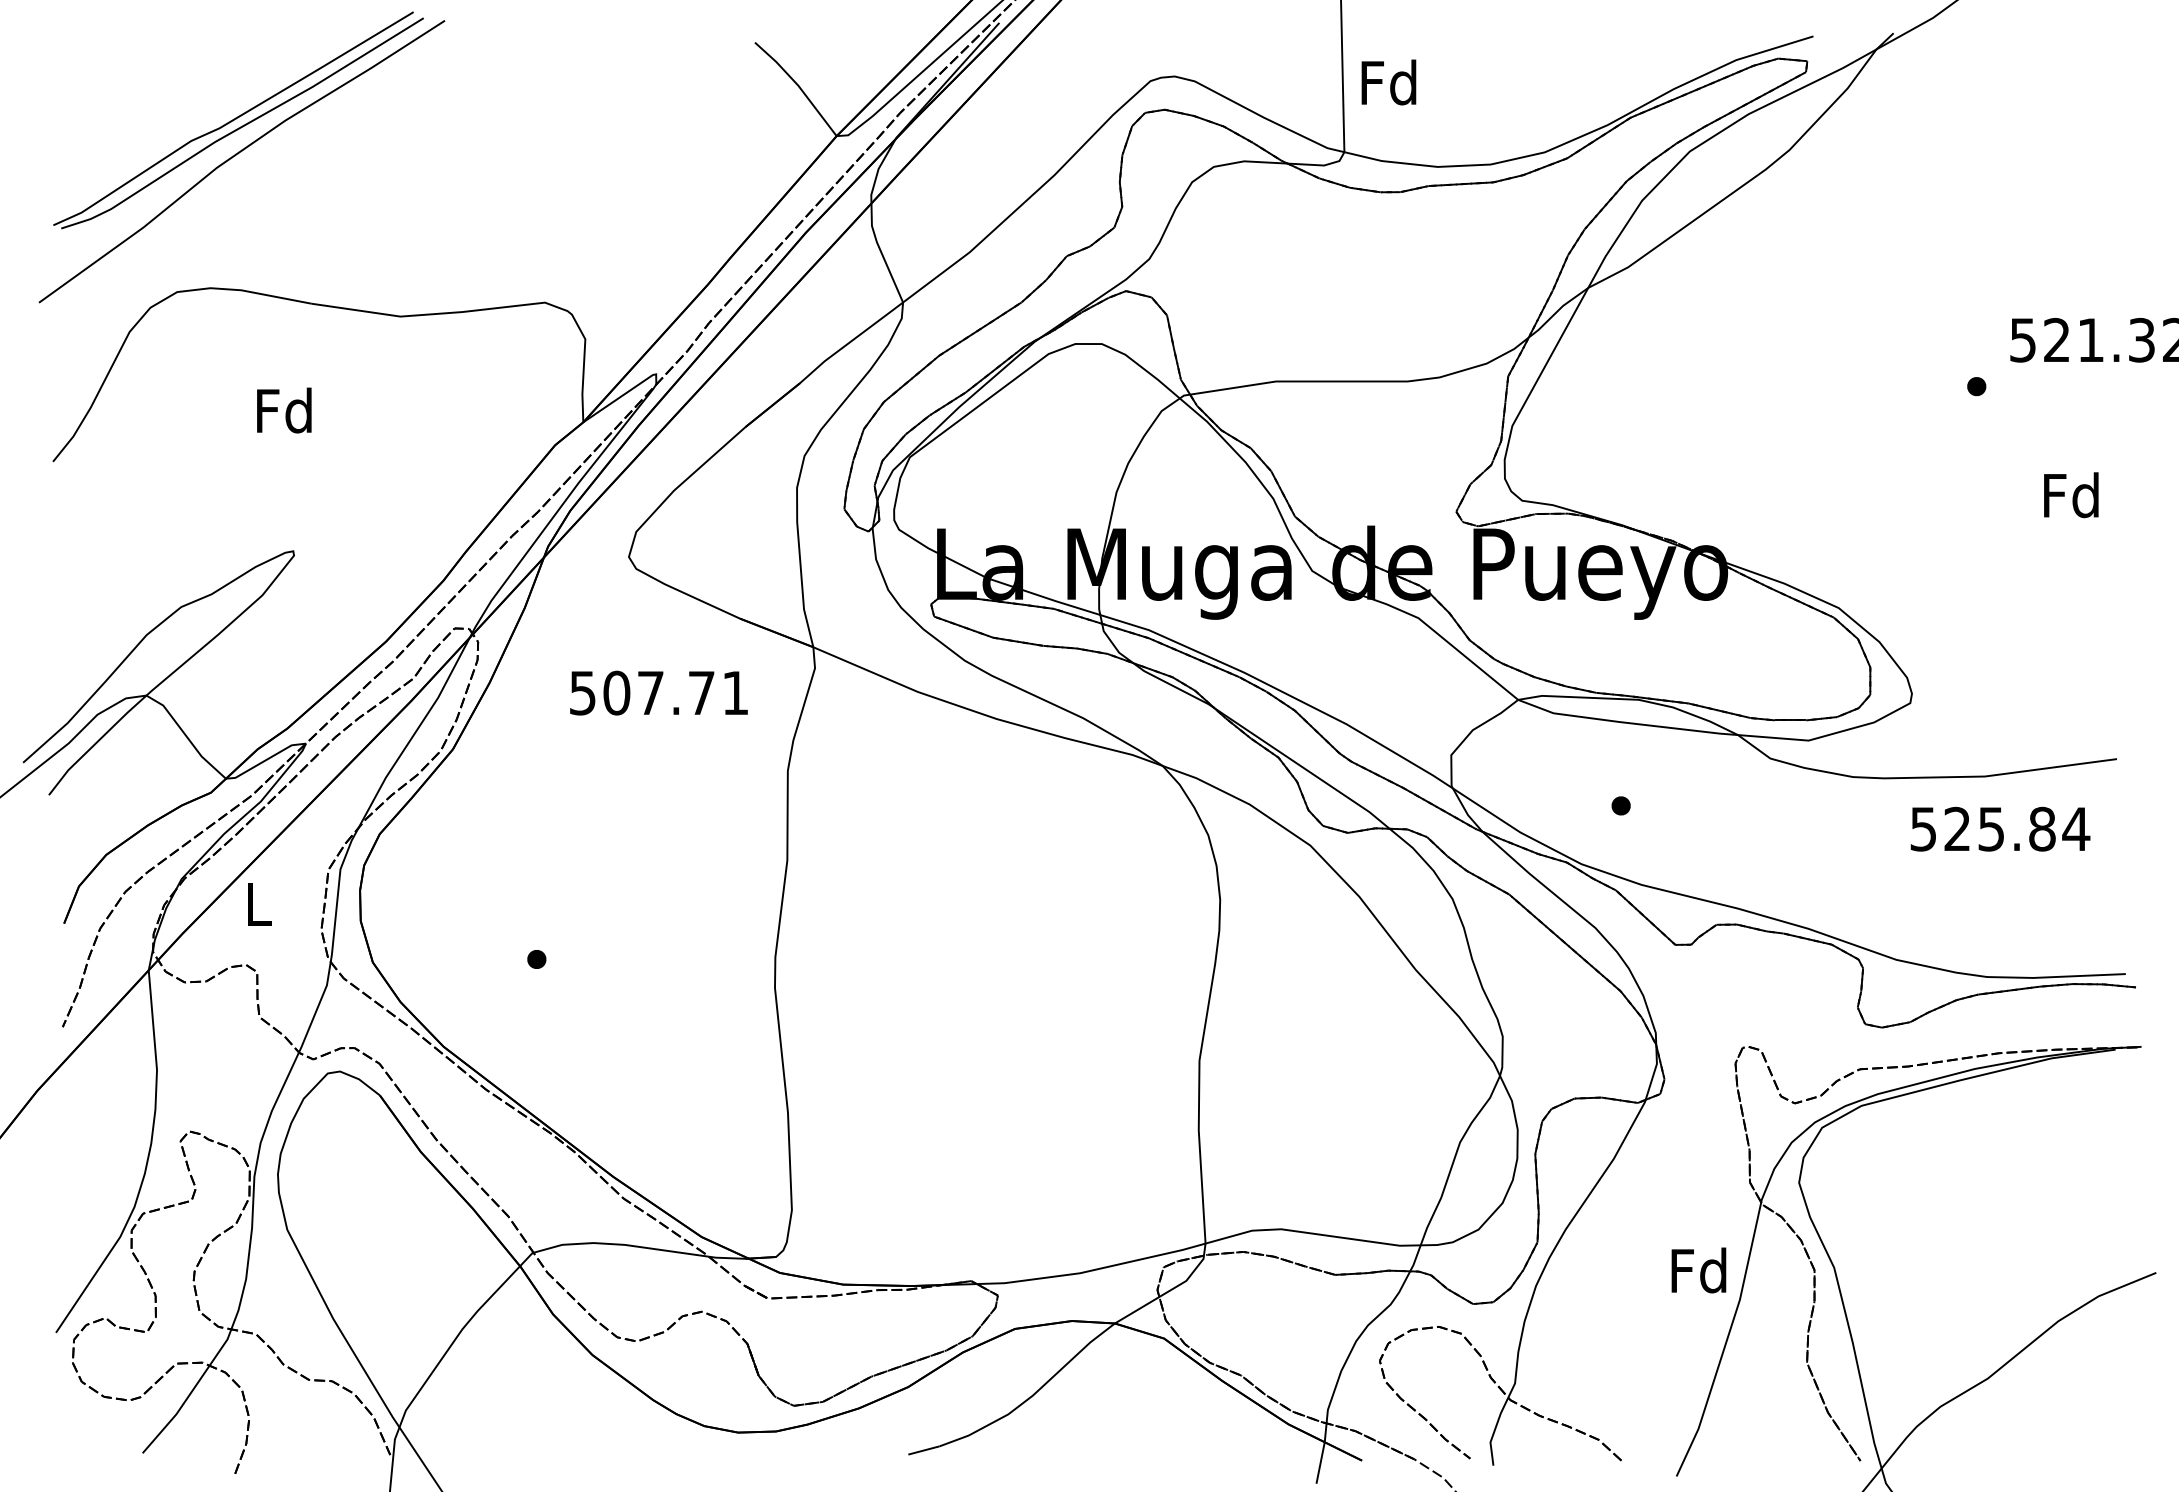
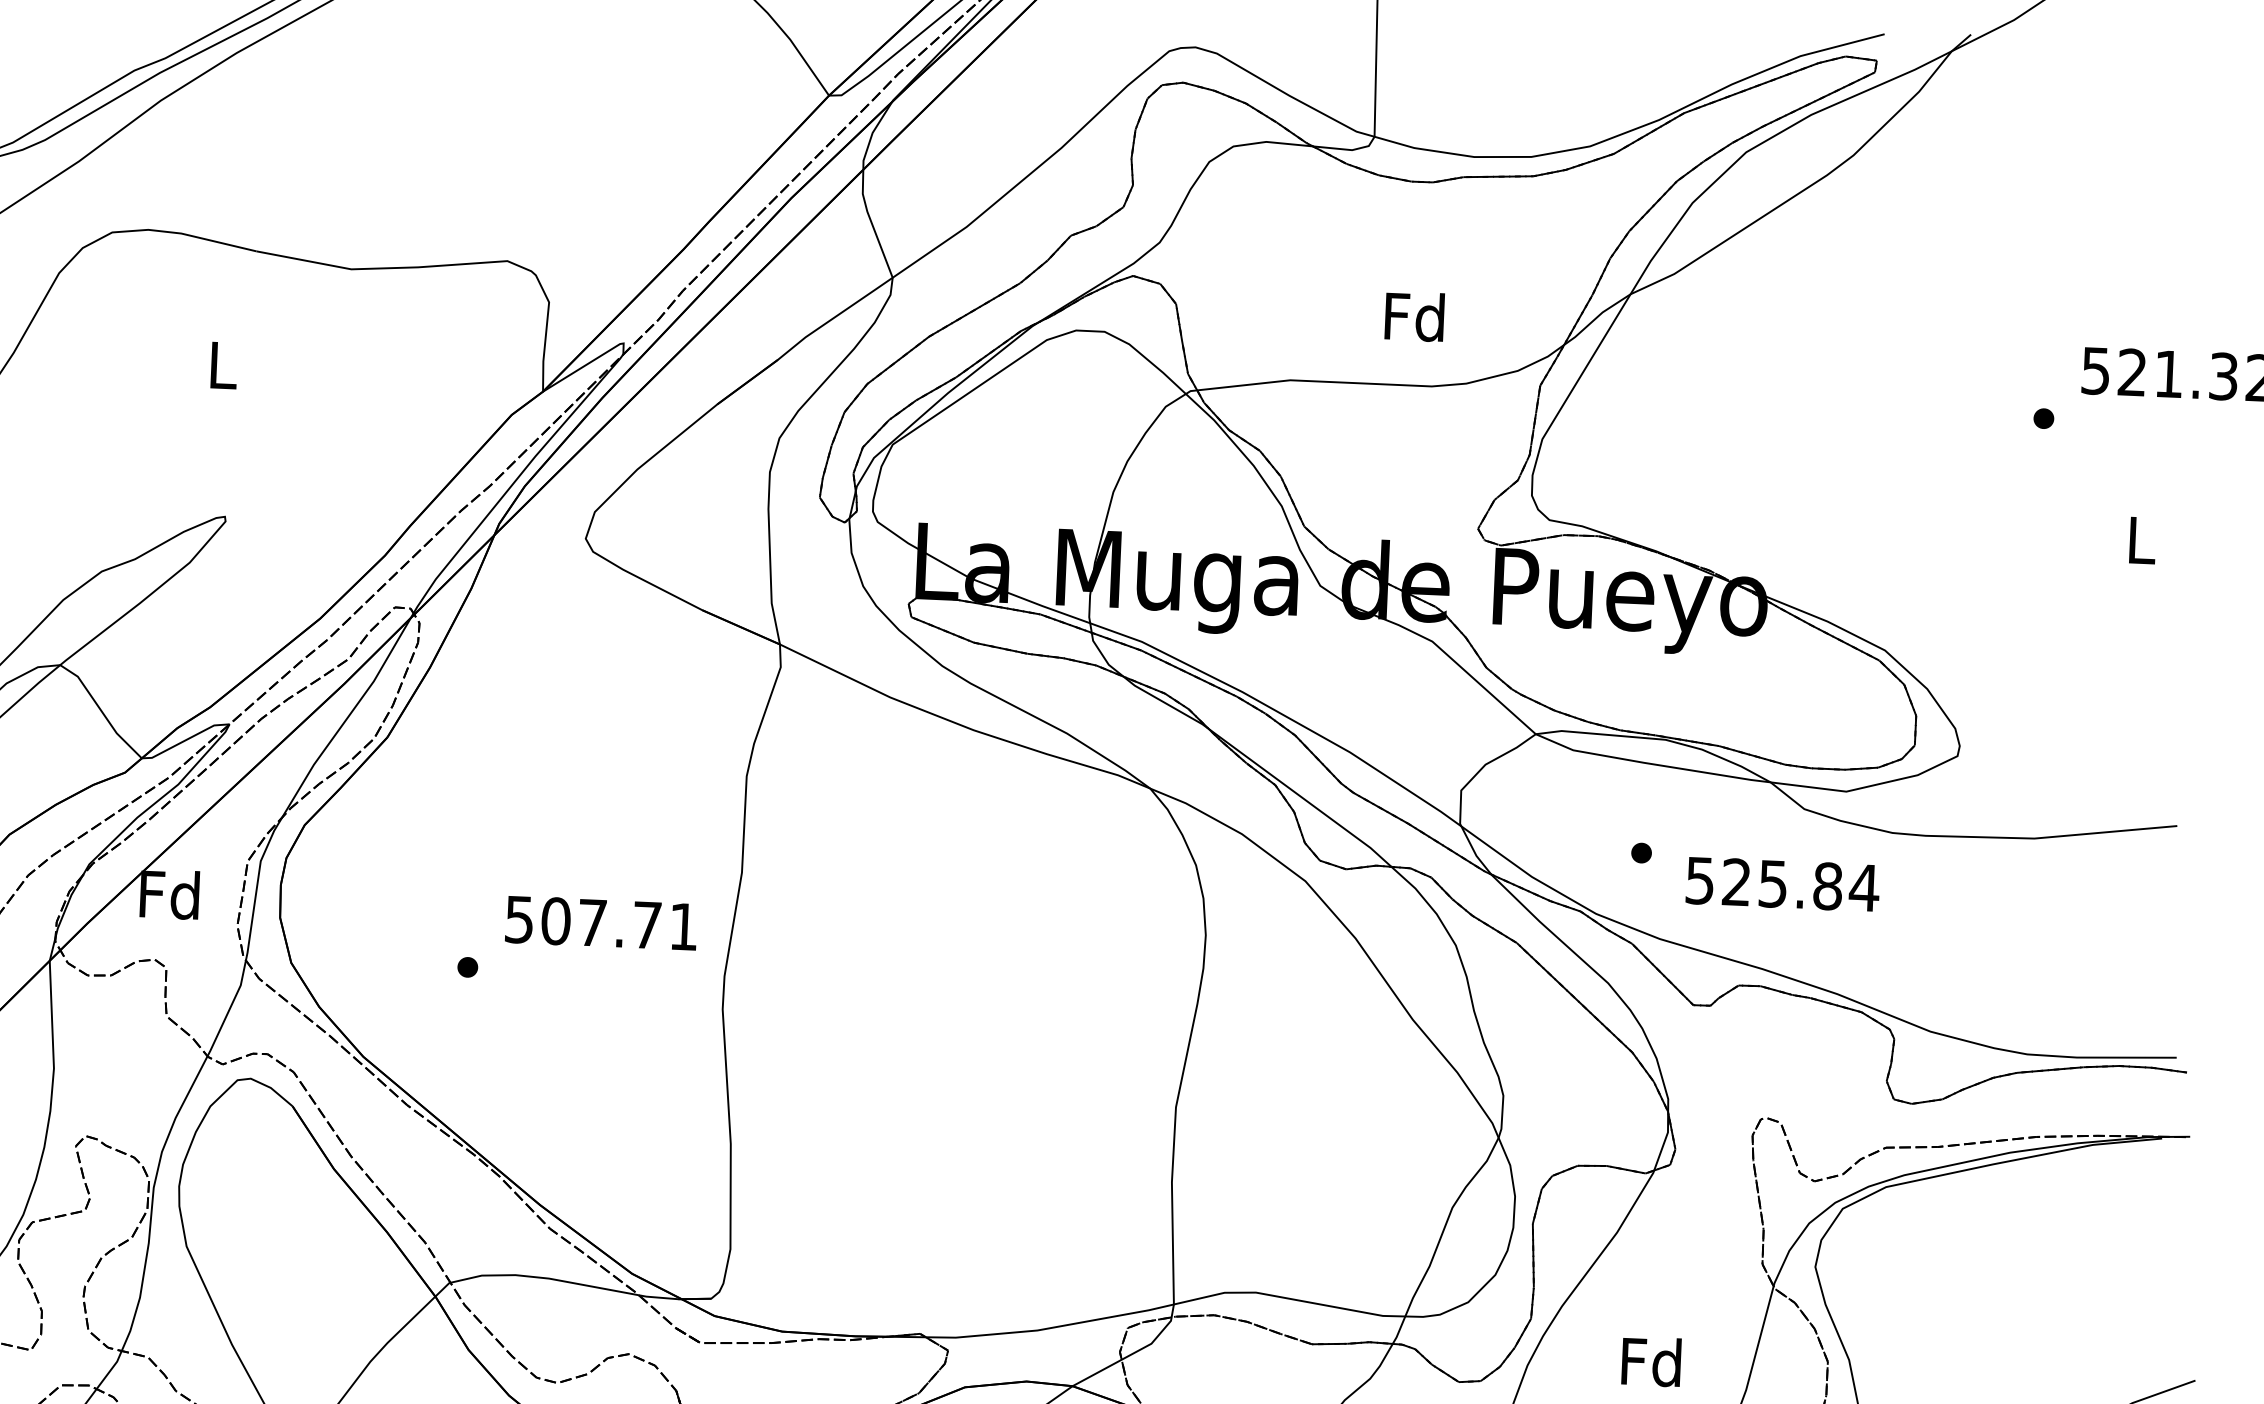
text: (1388, 82) -> (1414, 316), moved
text: (284, 410) -> (222, 364), Fd -> L
text: (2071, 495) -> (2140, 540), Fd -> L
text: (658, 692) -> (600, 922), moved
text: (2000, 828) -> (1782, 883), moved
text: (257, 903) -> (169, 894), L -> Fd
text: (1698, 1270) -> (1651, 1361), moved

